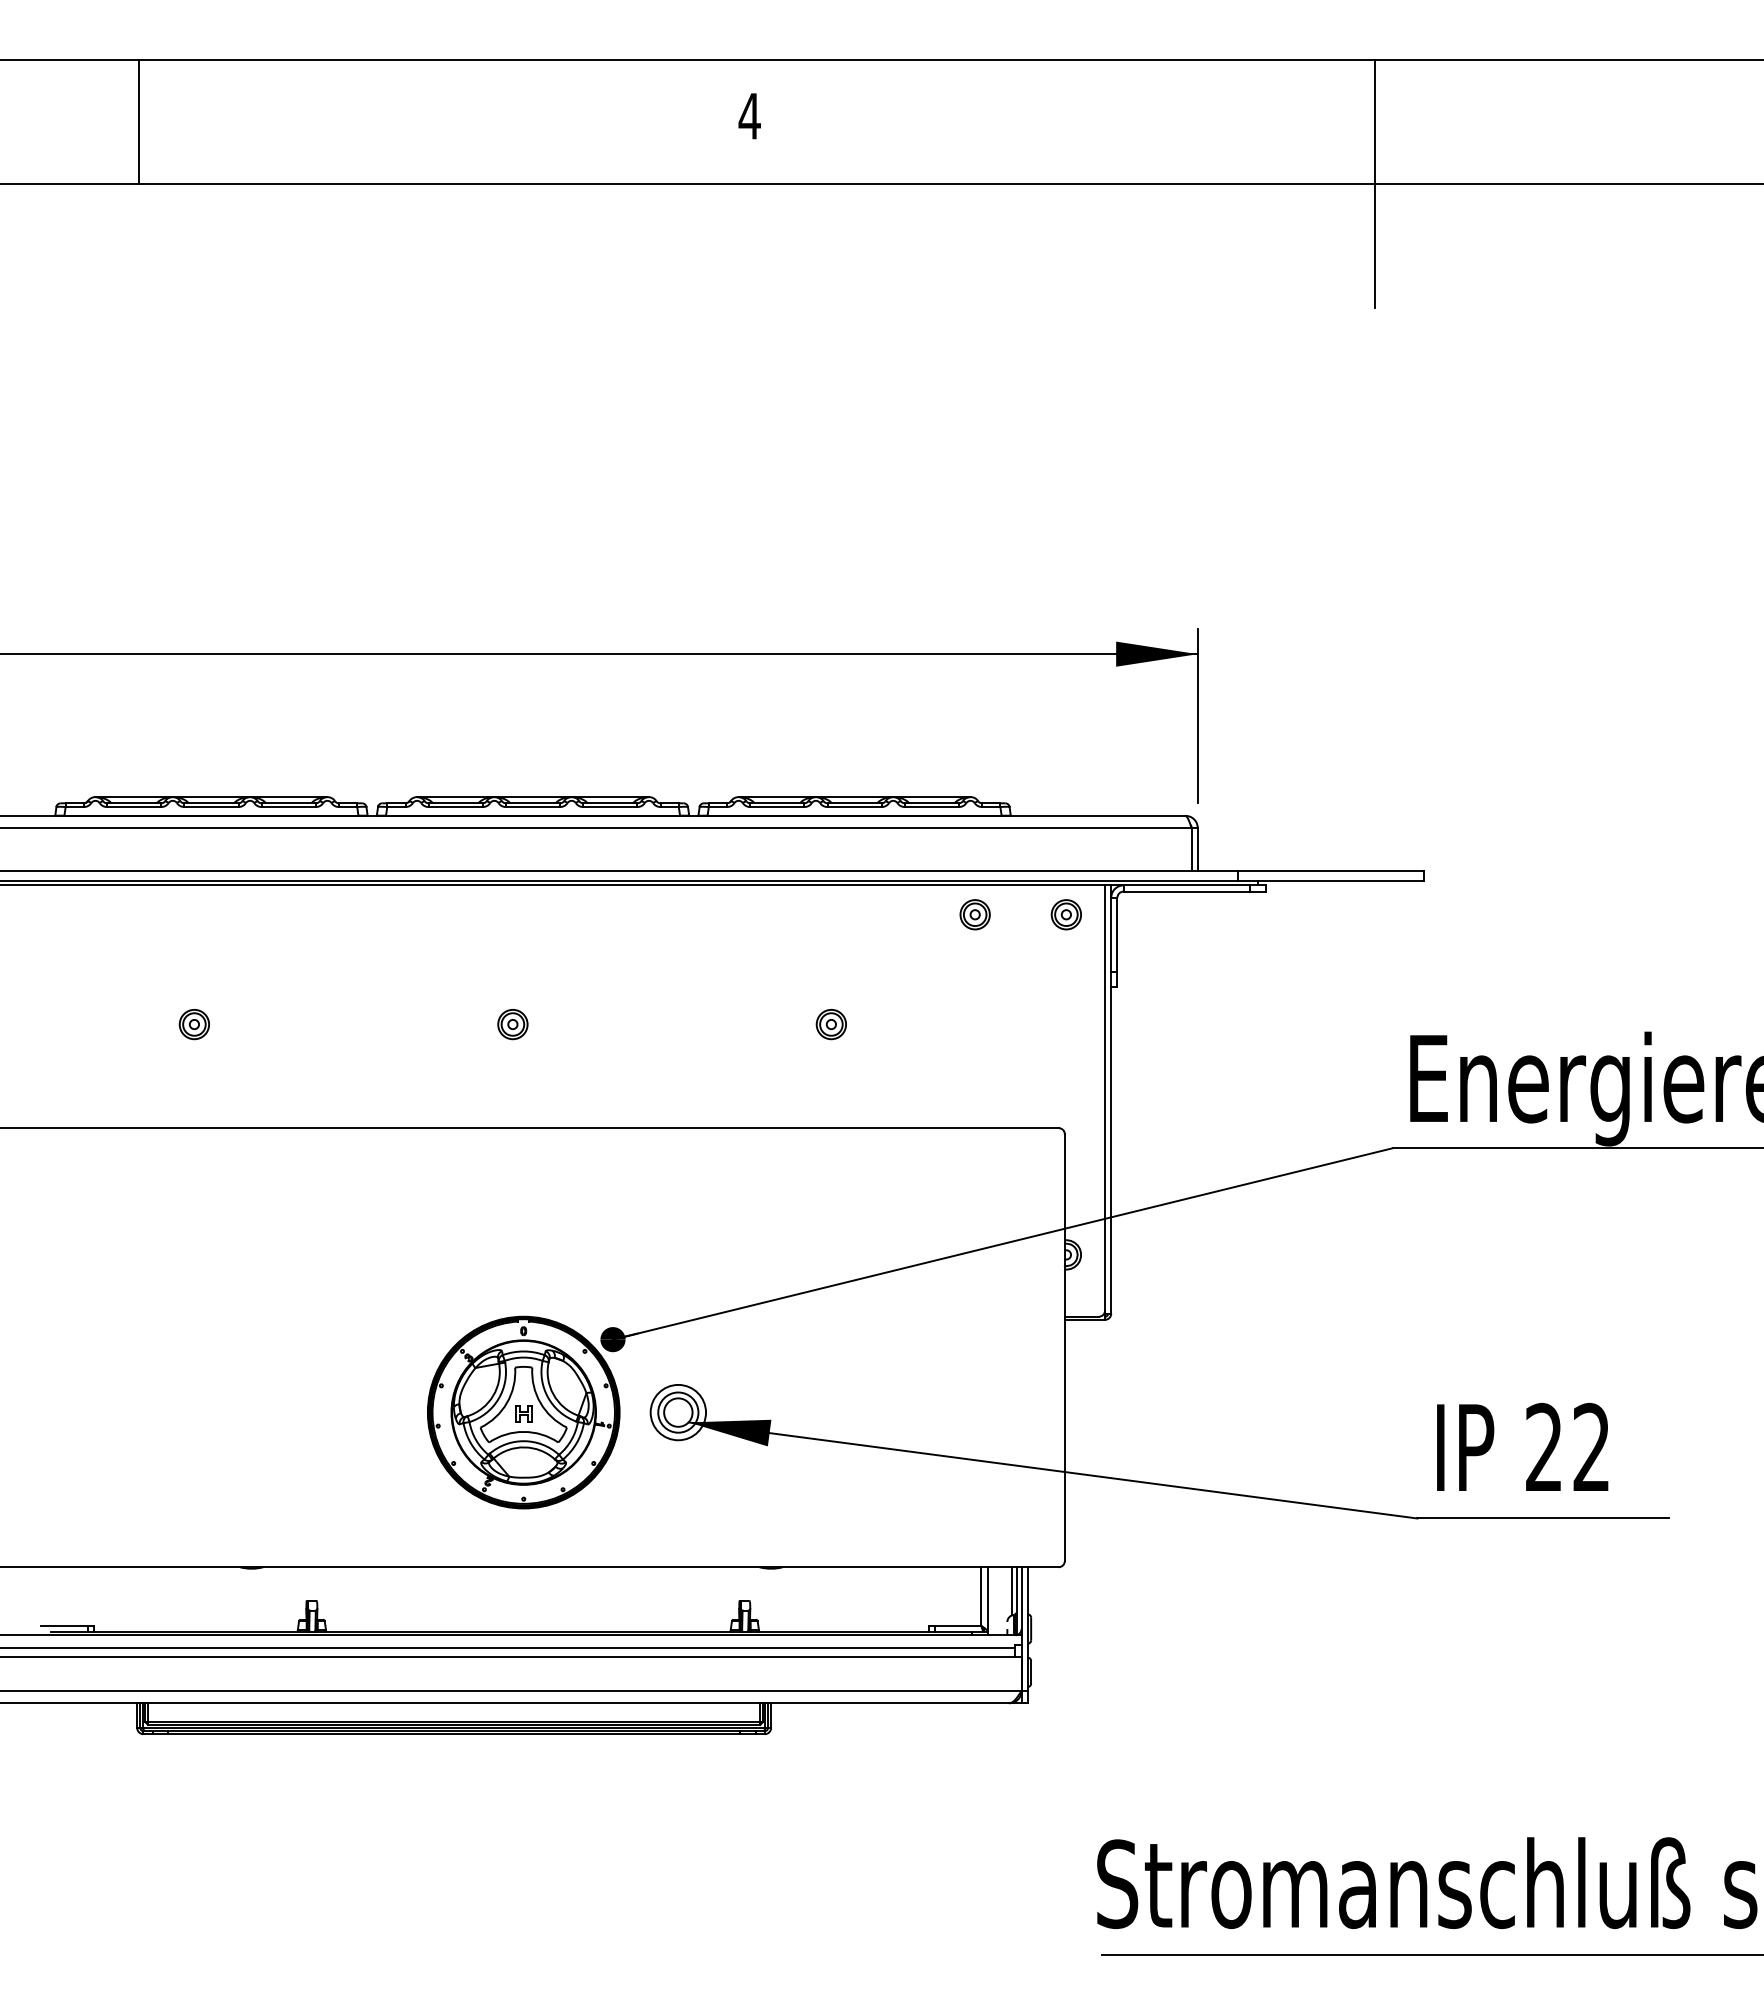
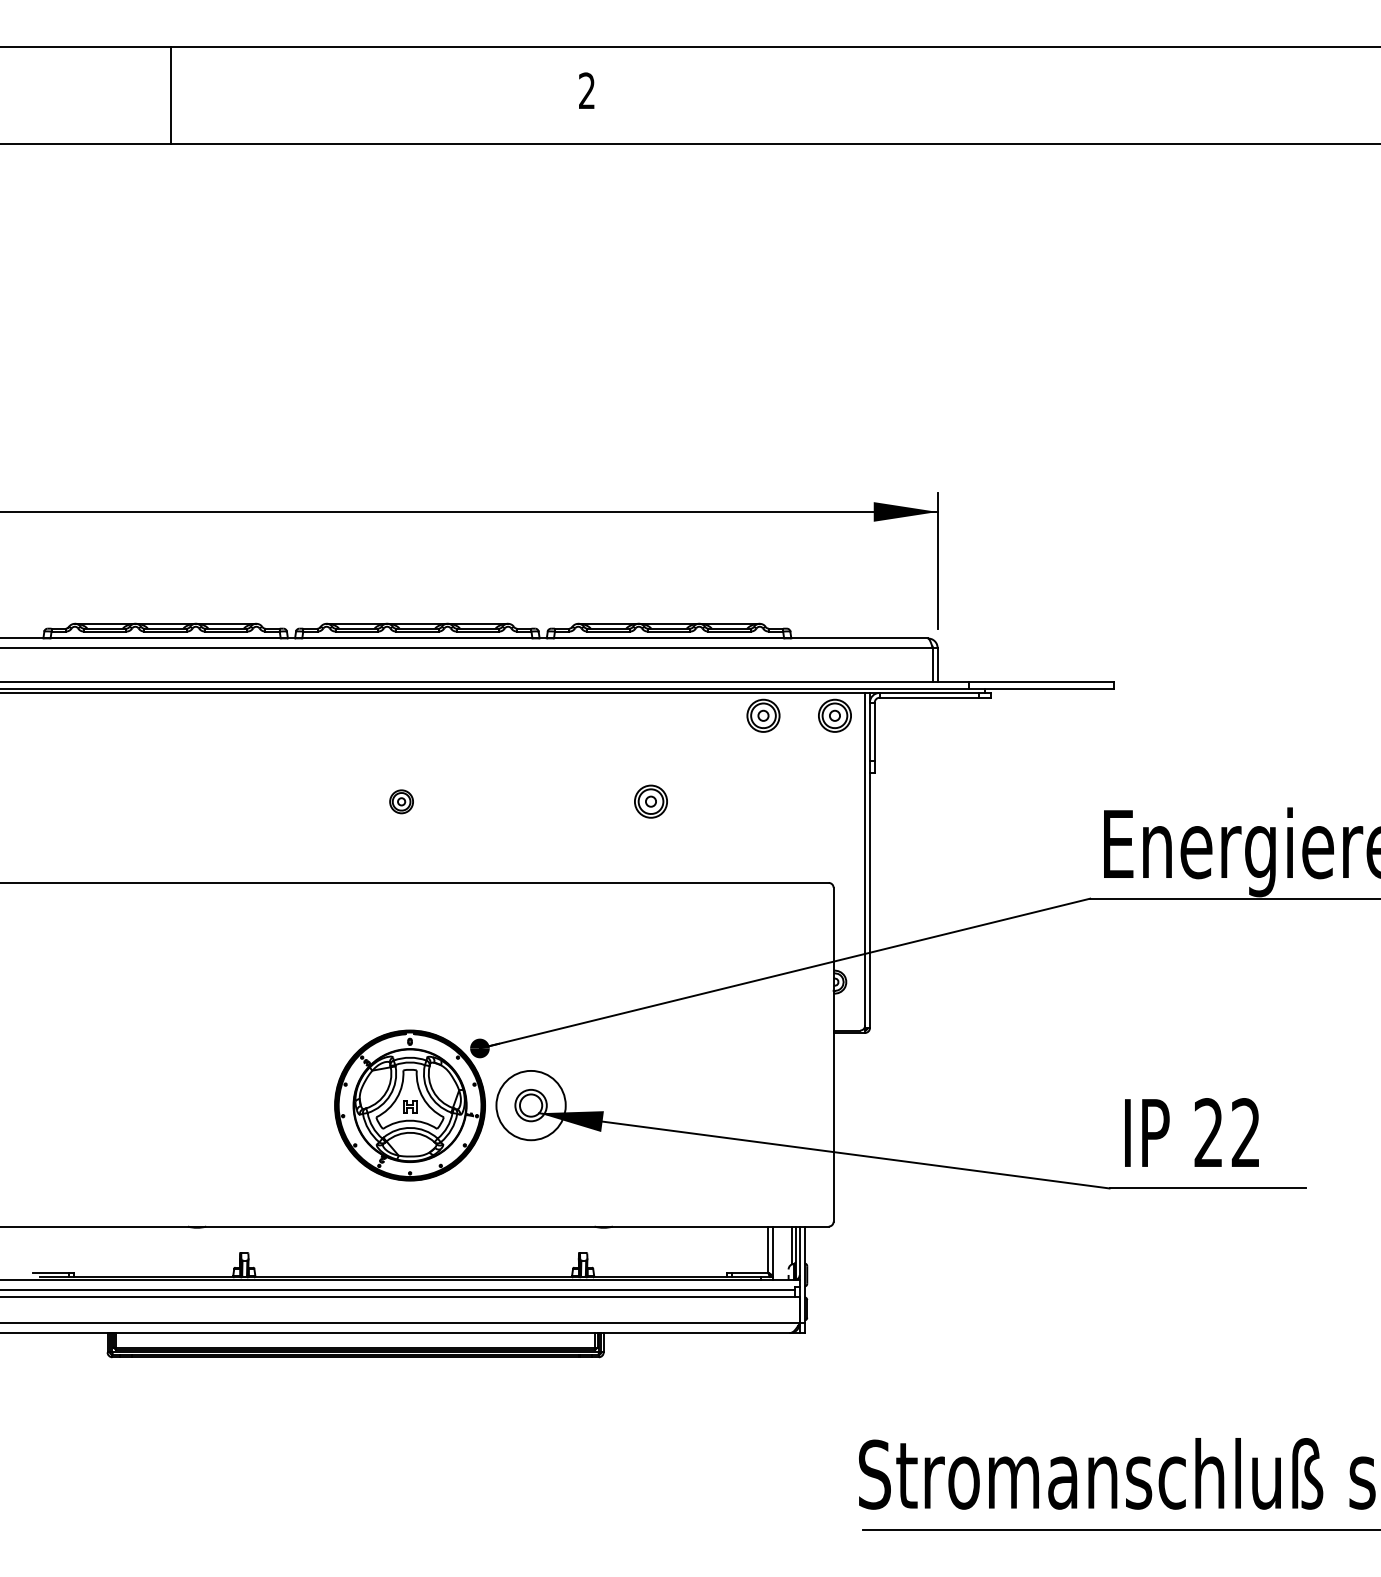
text: (749, 115) -> (586, 90), 4 -> 2
line: (138, 122) -> (171, 95), moved
line: (1375, 183) -> (1076, 143), removed
part: (974, 914) -> (762, 715), size x1.4
part: (1065, 914) -> (834, 715), size x1.4
part: (193, 1024) -> (151, 801), removed
part: (830, 1024) -> (650, 801), size x1.4
circle: (678, 1412) -> (531, 1105), size x1.6

